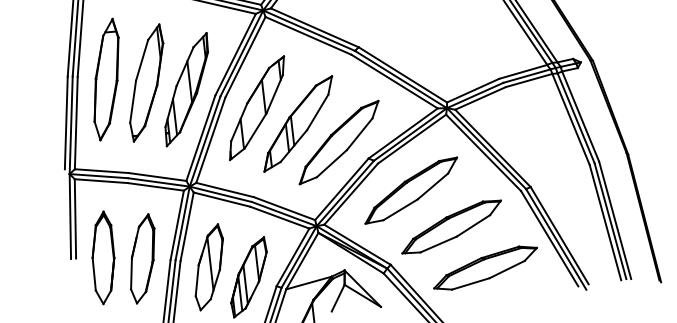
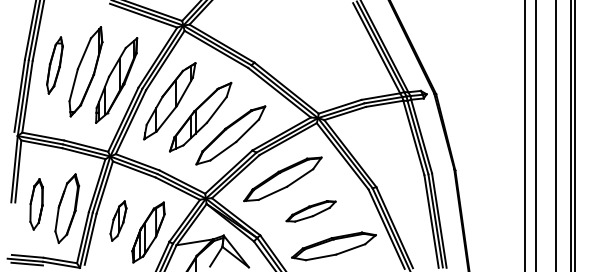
part: (105, 79) -> (54, 65), size x0.6
part: (450, 227) -> (310, 211), size x0.6
part: (103, 258) -> (36, 204), size x0.7
part: (209, 266) -> (118, 220), size x0.6

